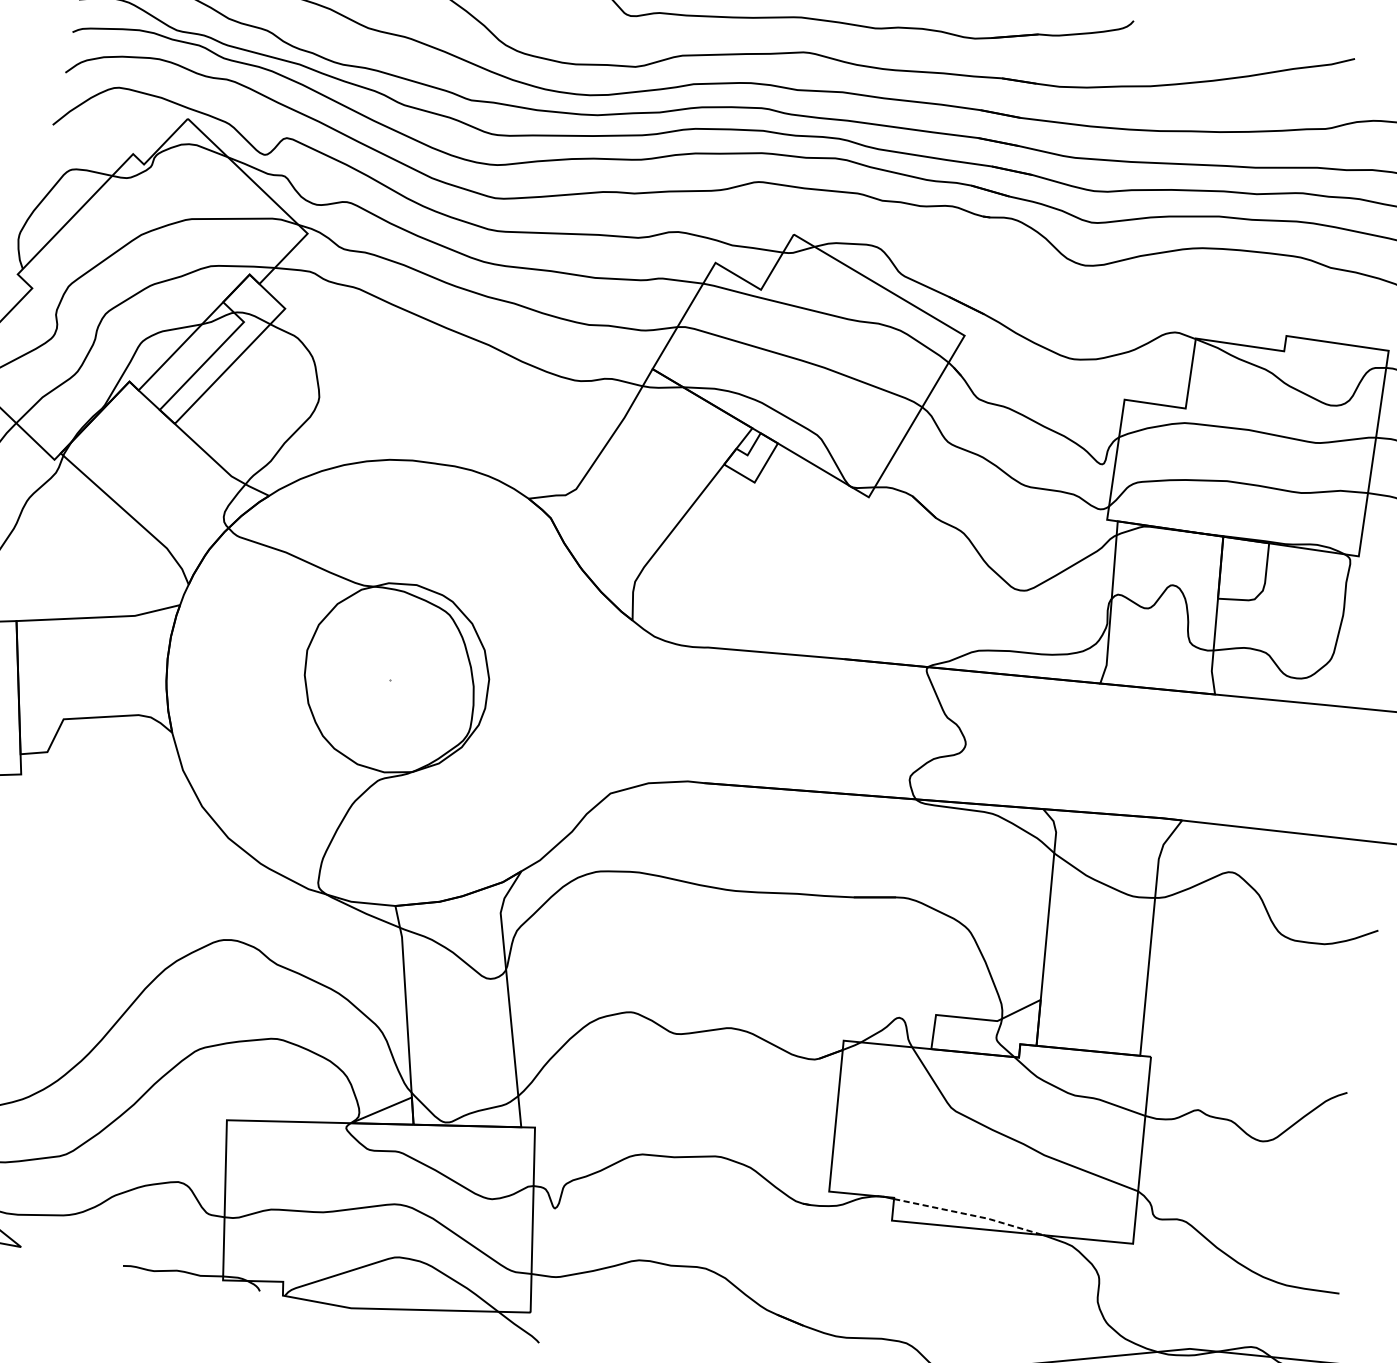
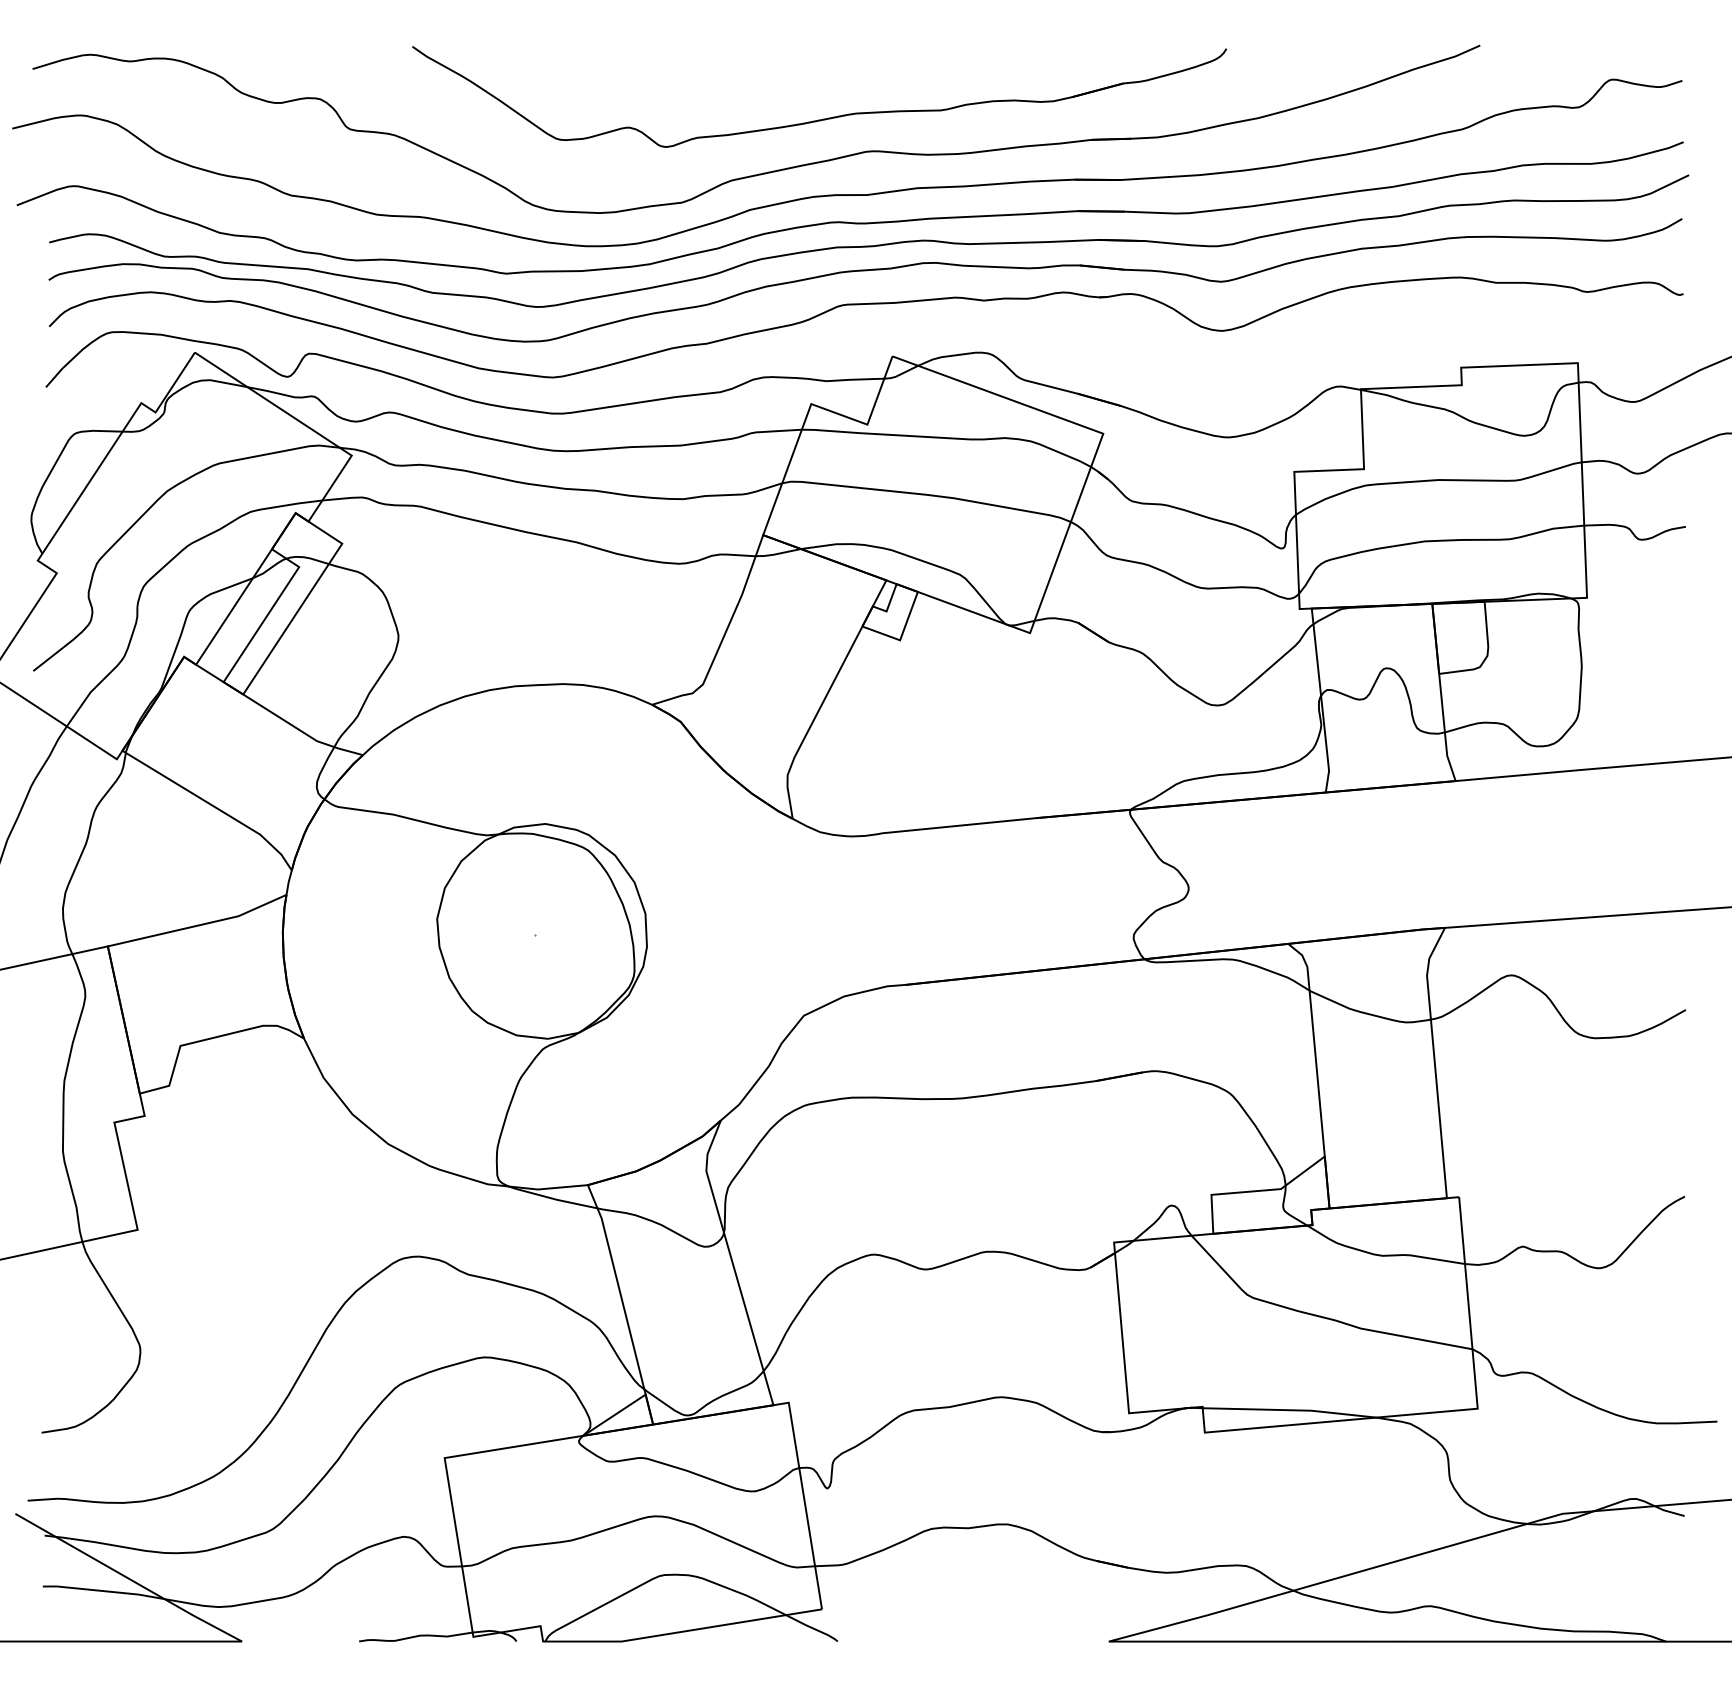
line: (970, 1215) -> (1290, 1410), dashed -> solid

